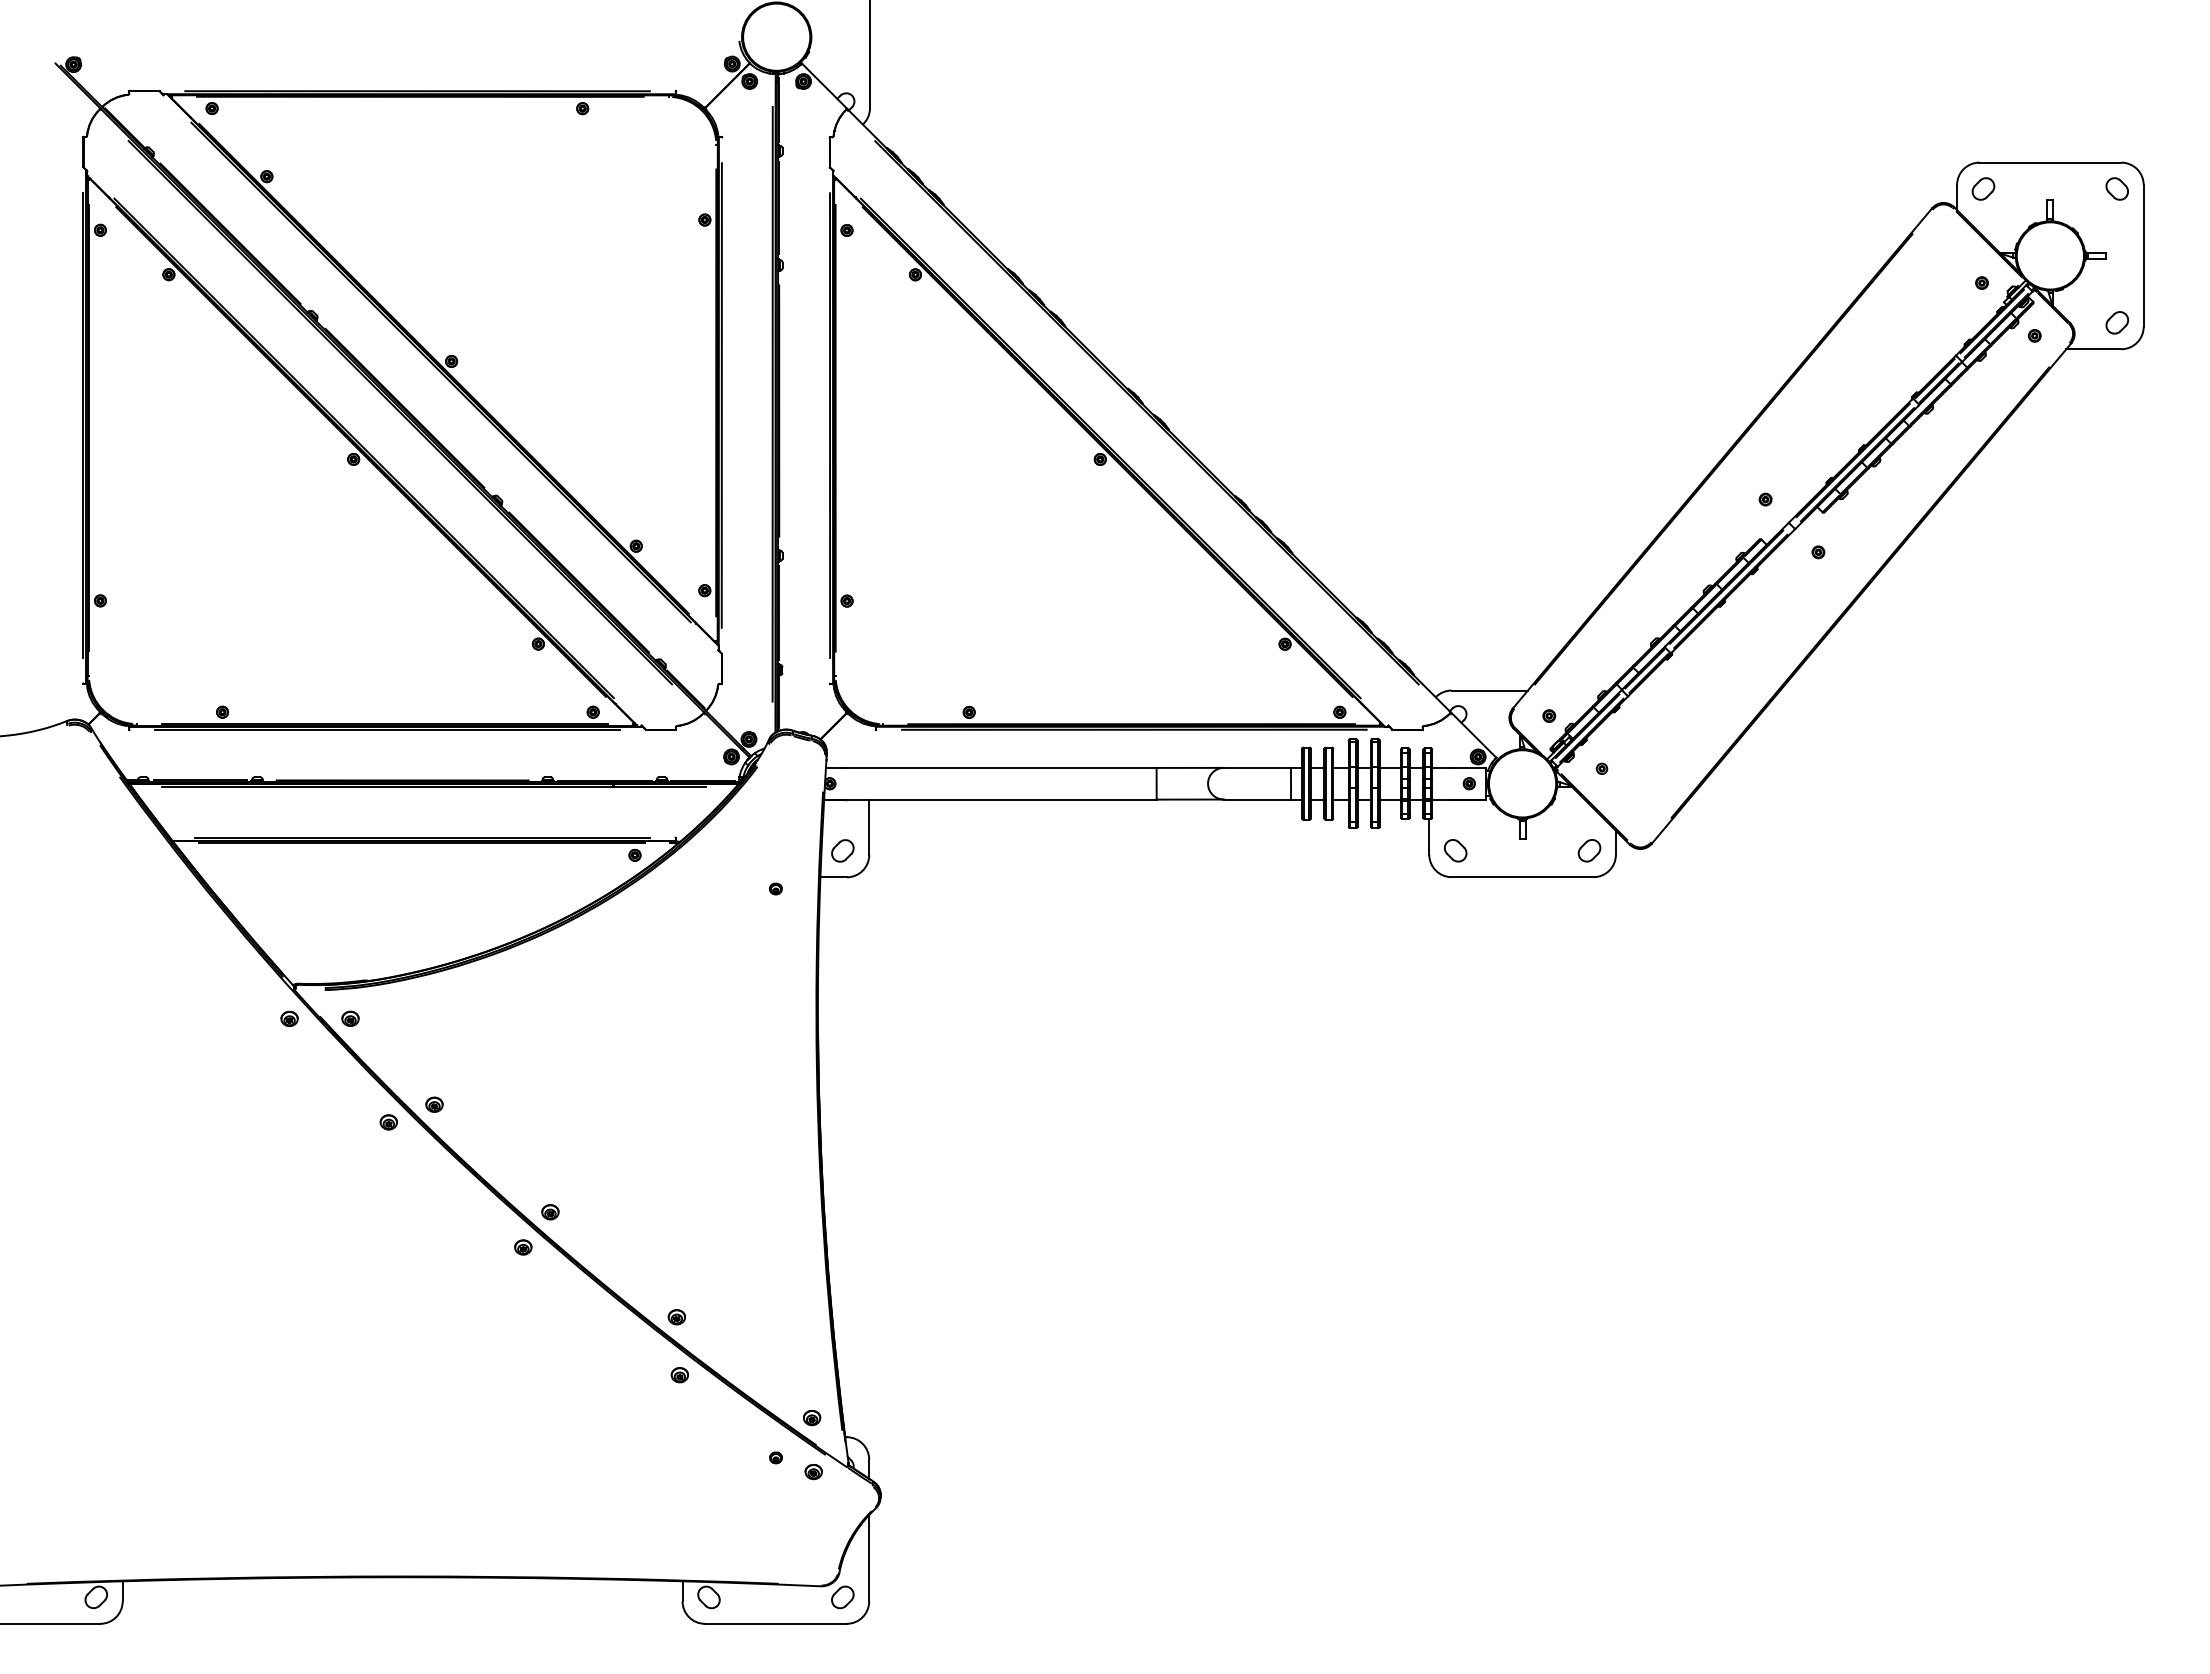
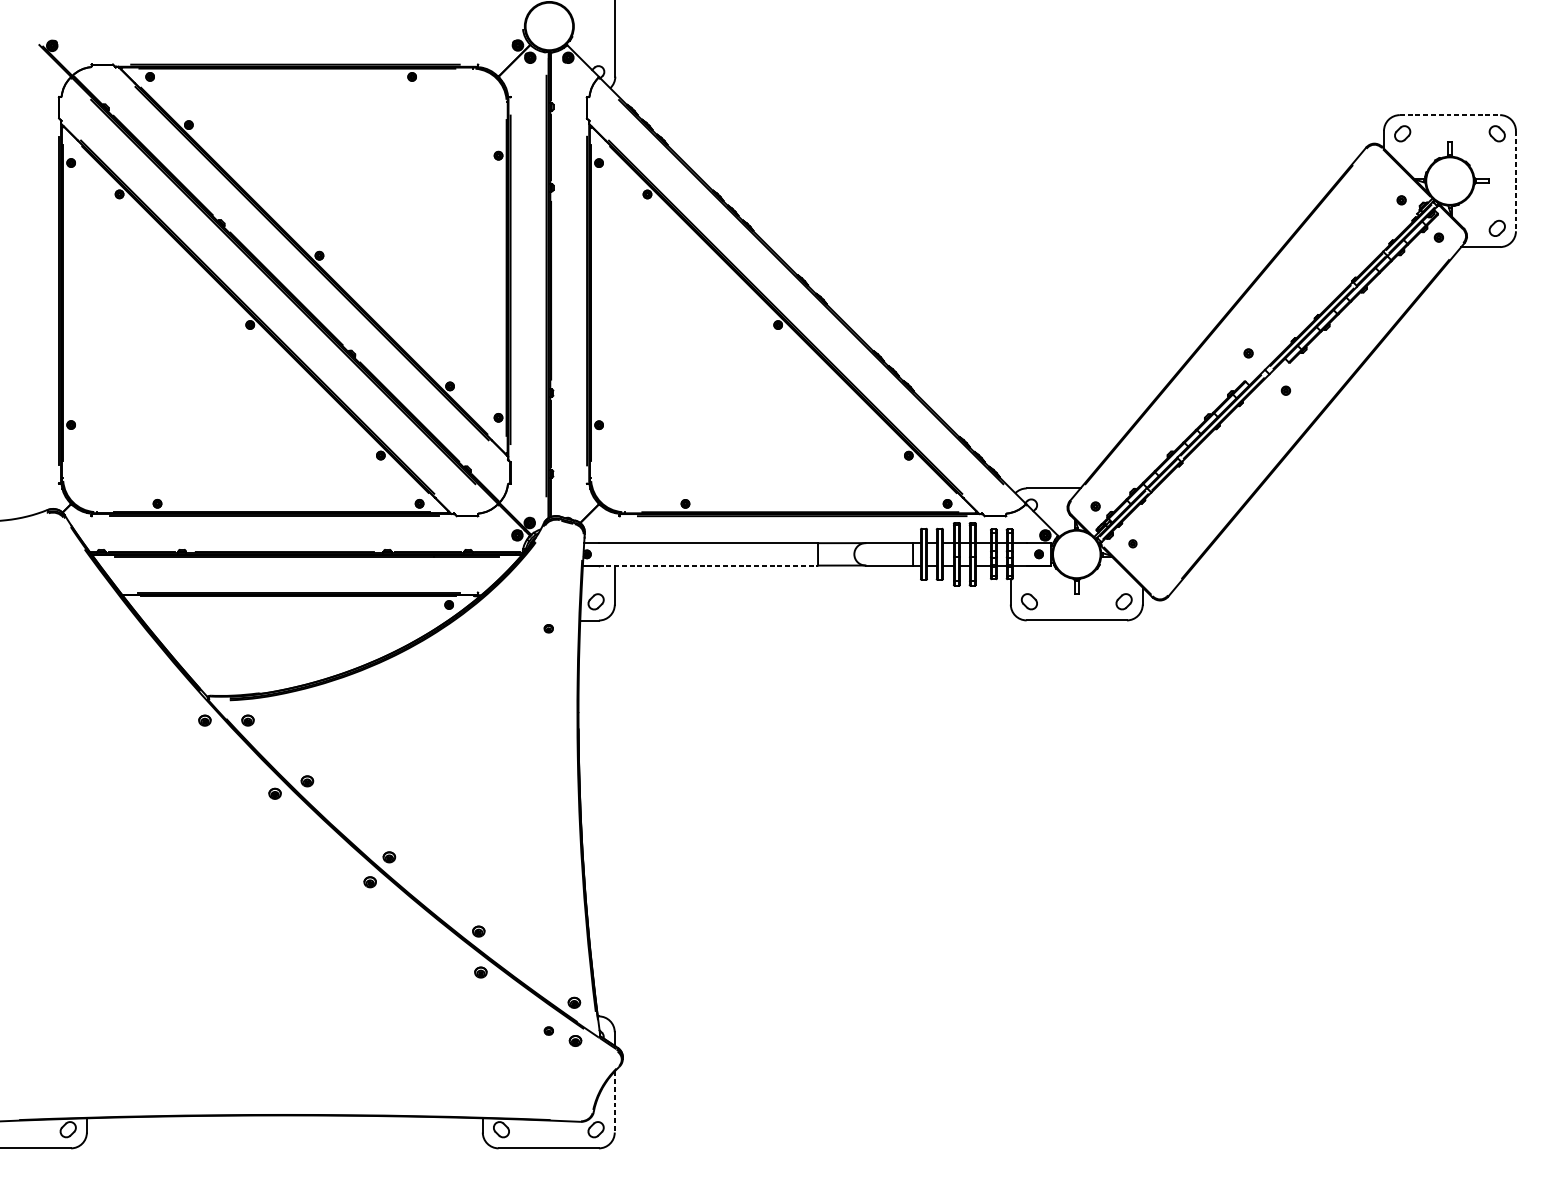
line: (2050, 162) -> (1450, 115), solid -> dashed
line: (2143, 255) -> (1515, 180), solid -> dashed
line: (1001, 799) -> (708, 565), solid -> dashed
line: (869, 1558) -> (614, 1102), solid -> dashed

